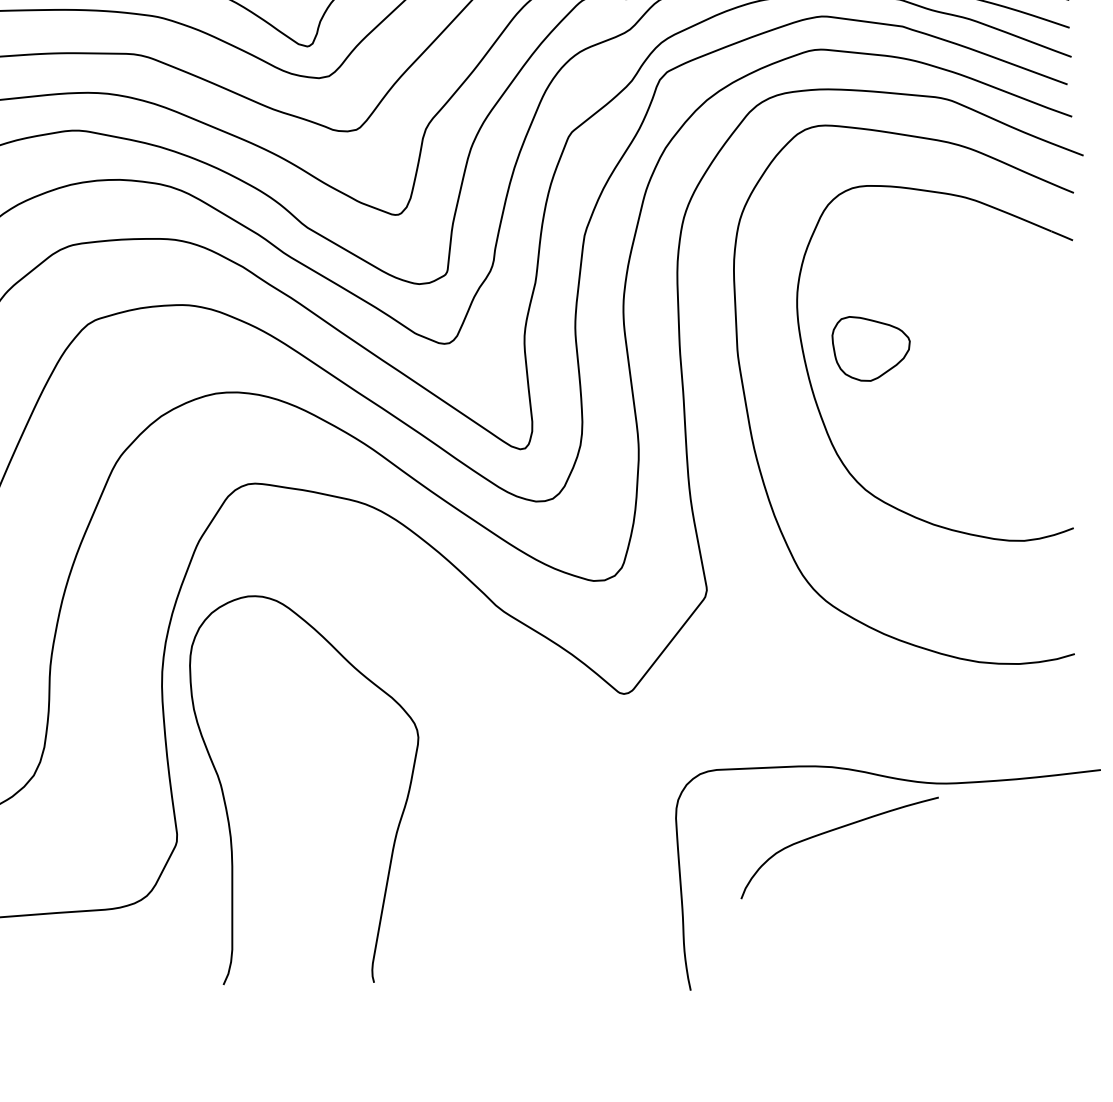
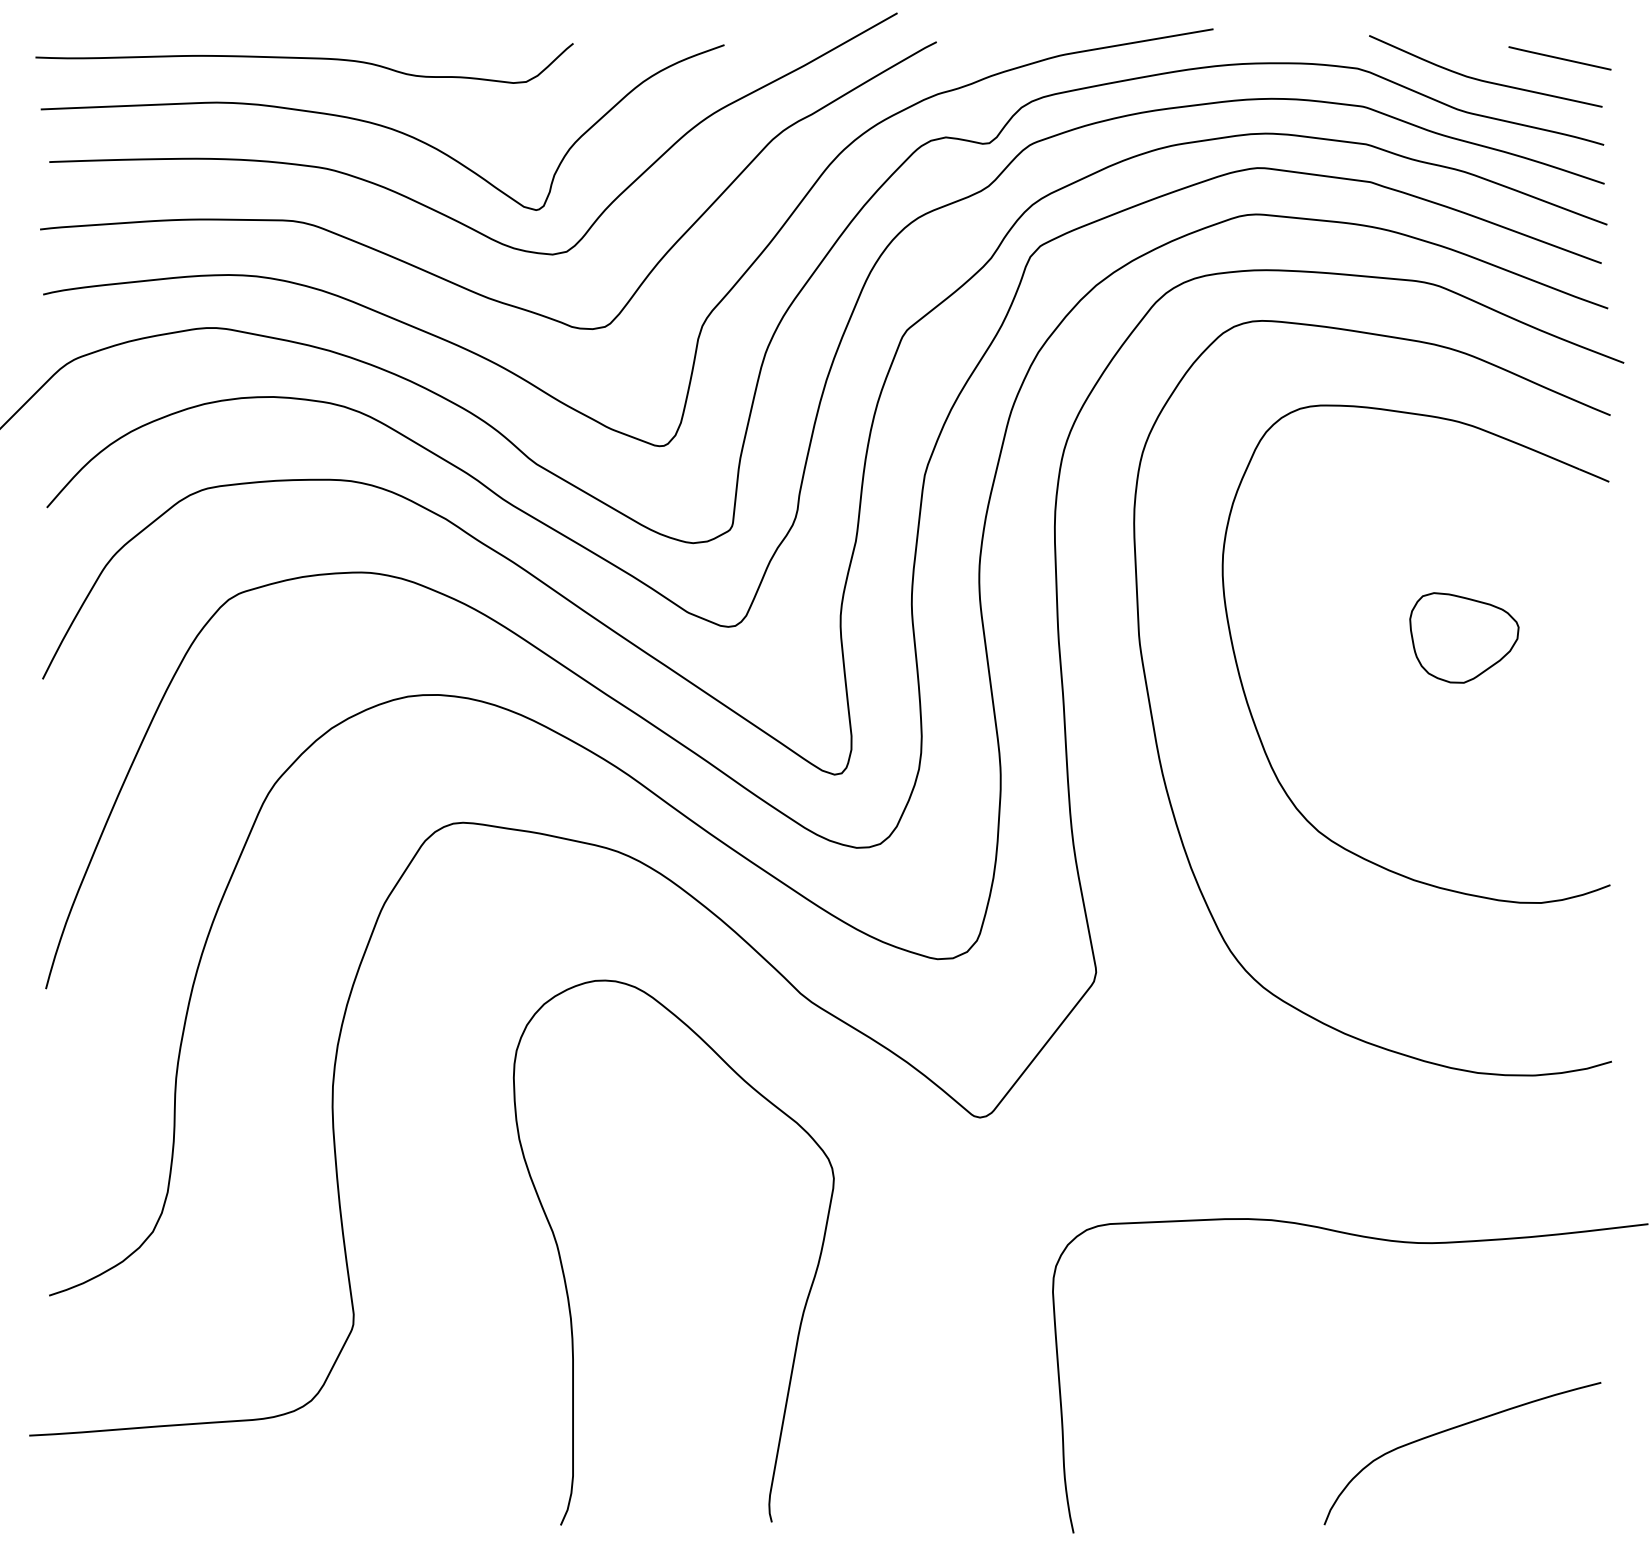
part: (871, 348) -> (1464, 637), moved
curve: (226, 804) -> (564, 1272), moved
curve: (834, 830) -> (1455, 1428), moved

